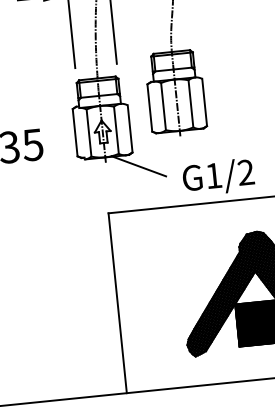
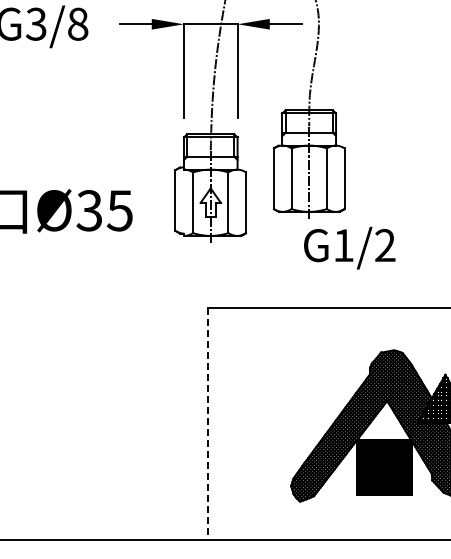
line: (138, 166) -> (251, 251), removed
text: (218, 176) -> (349, 247), moved
line: (117, 303) -> (207, 423), solid -> dashed

